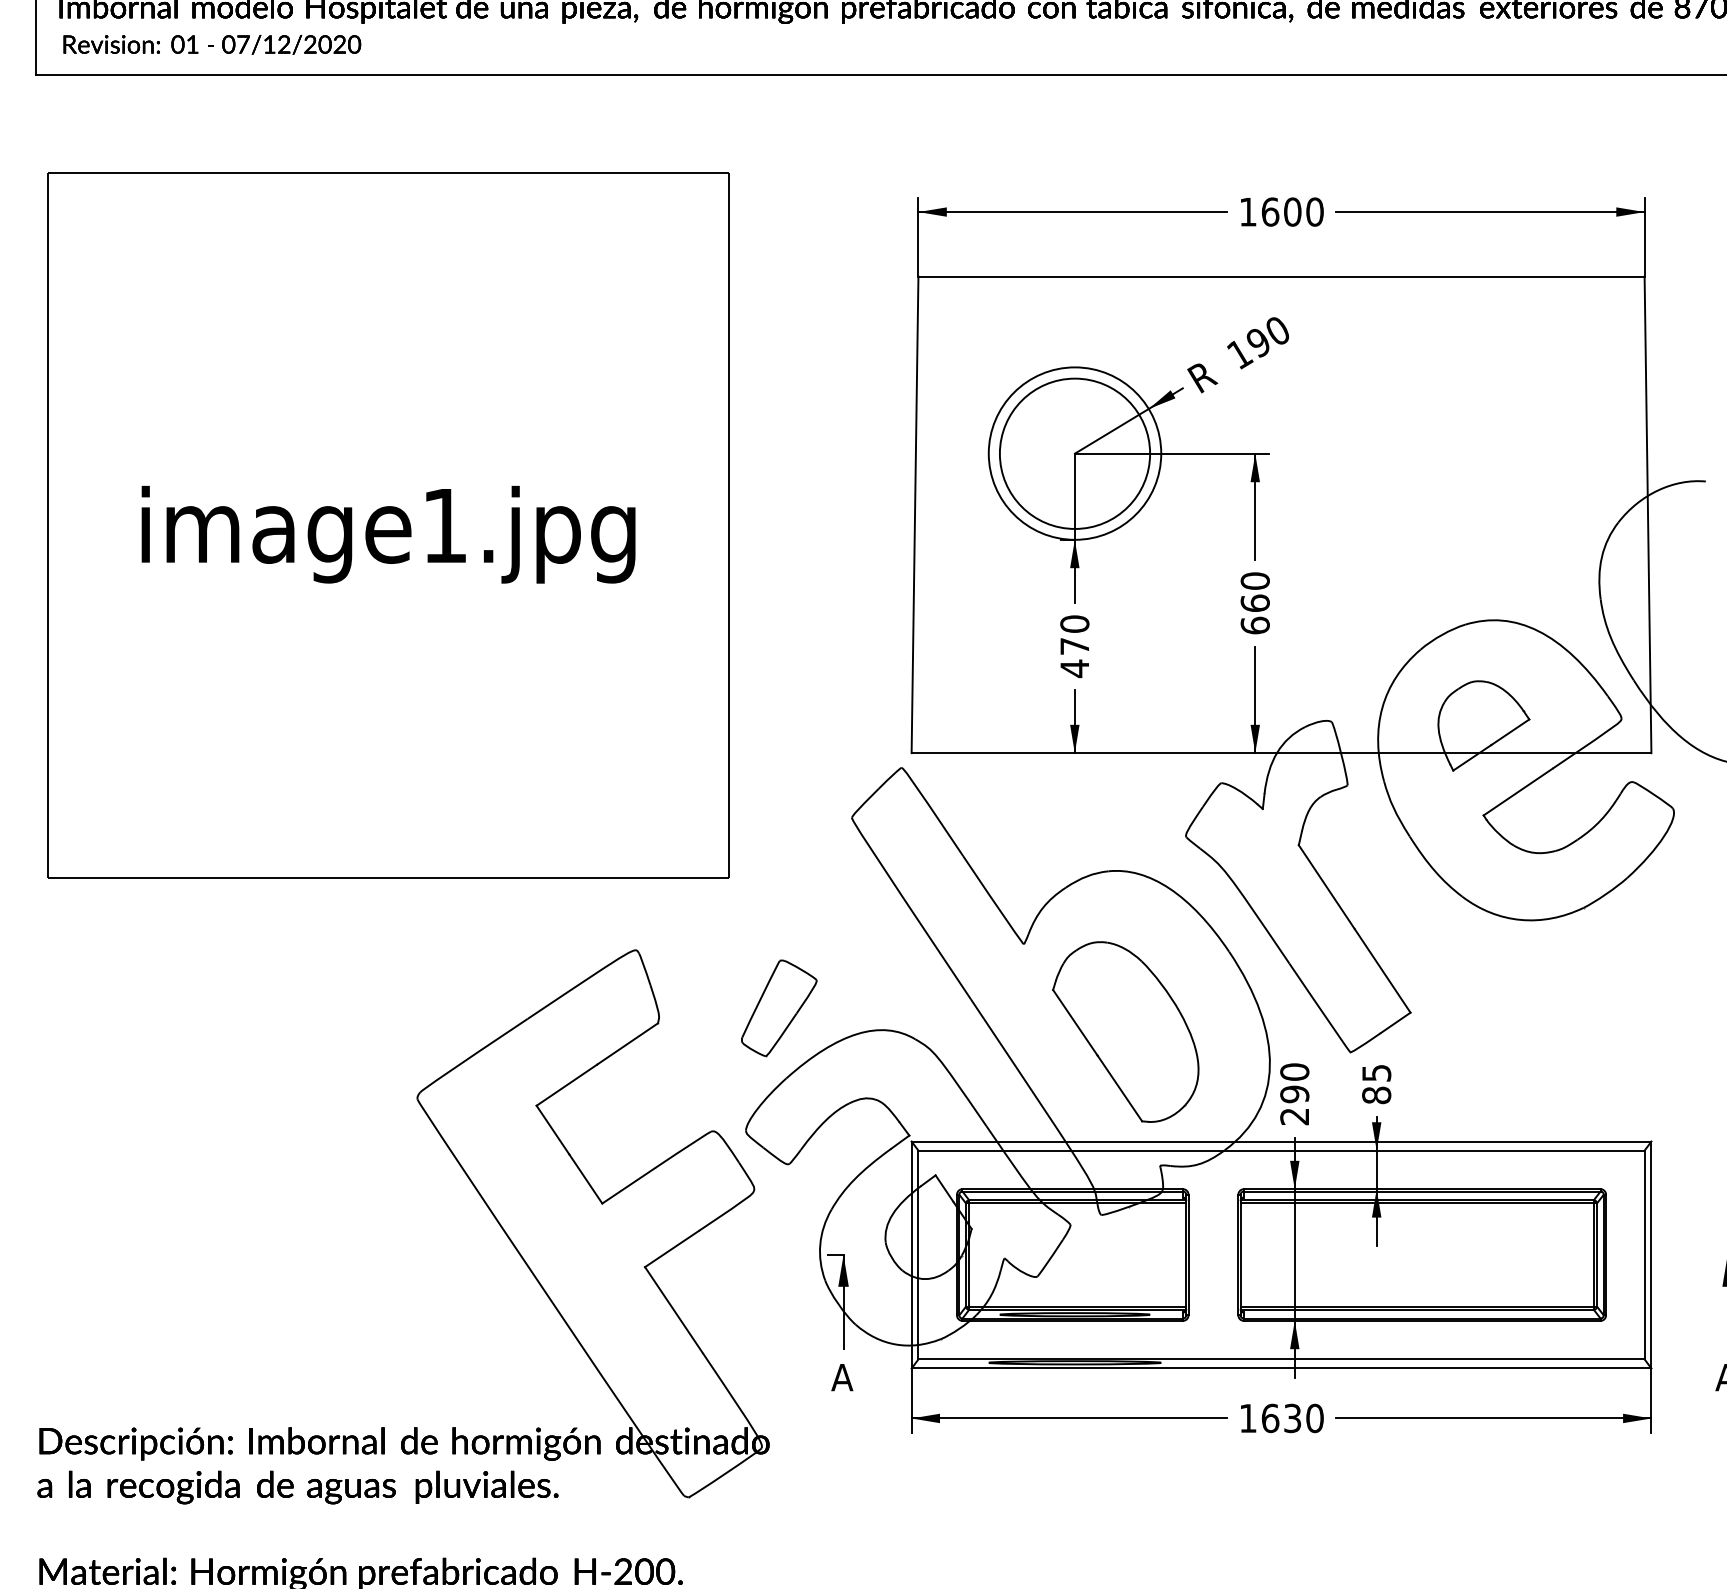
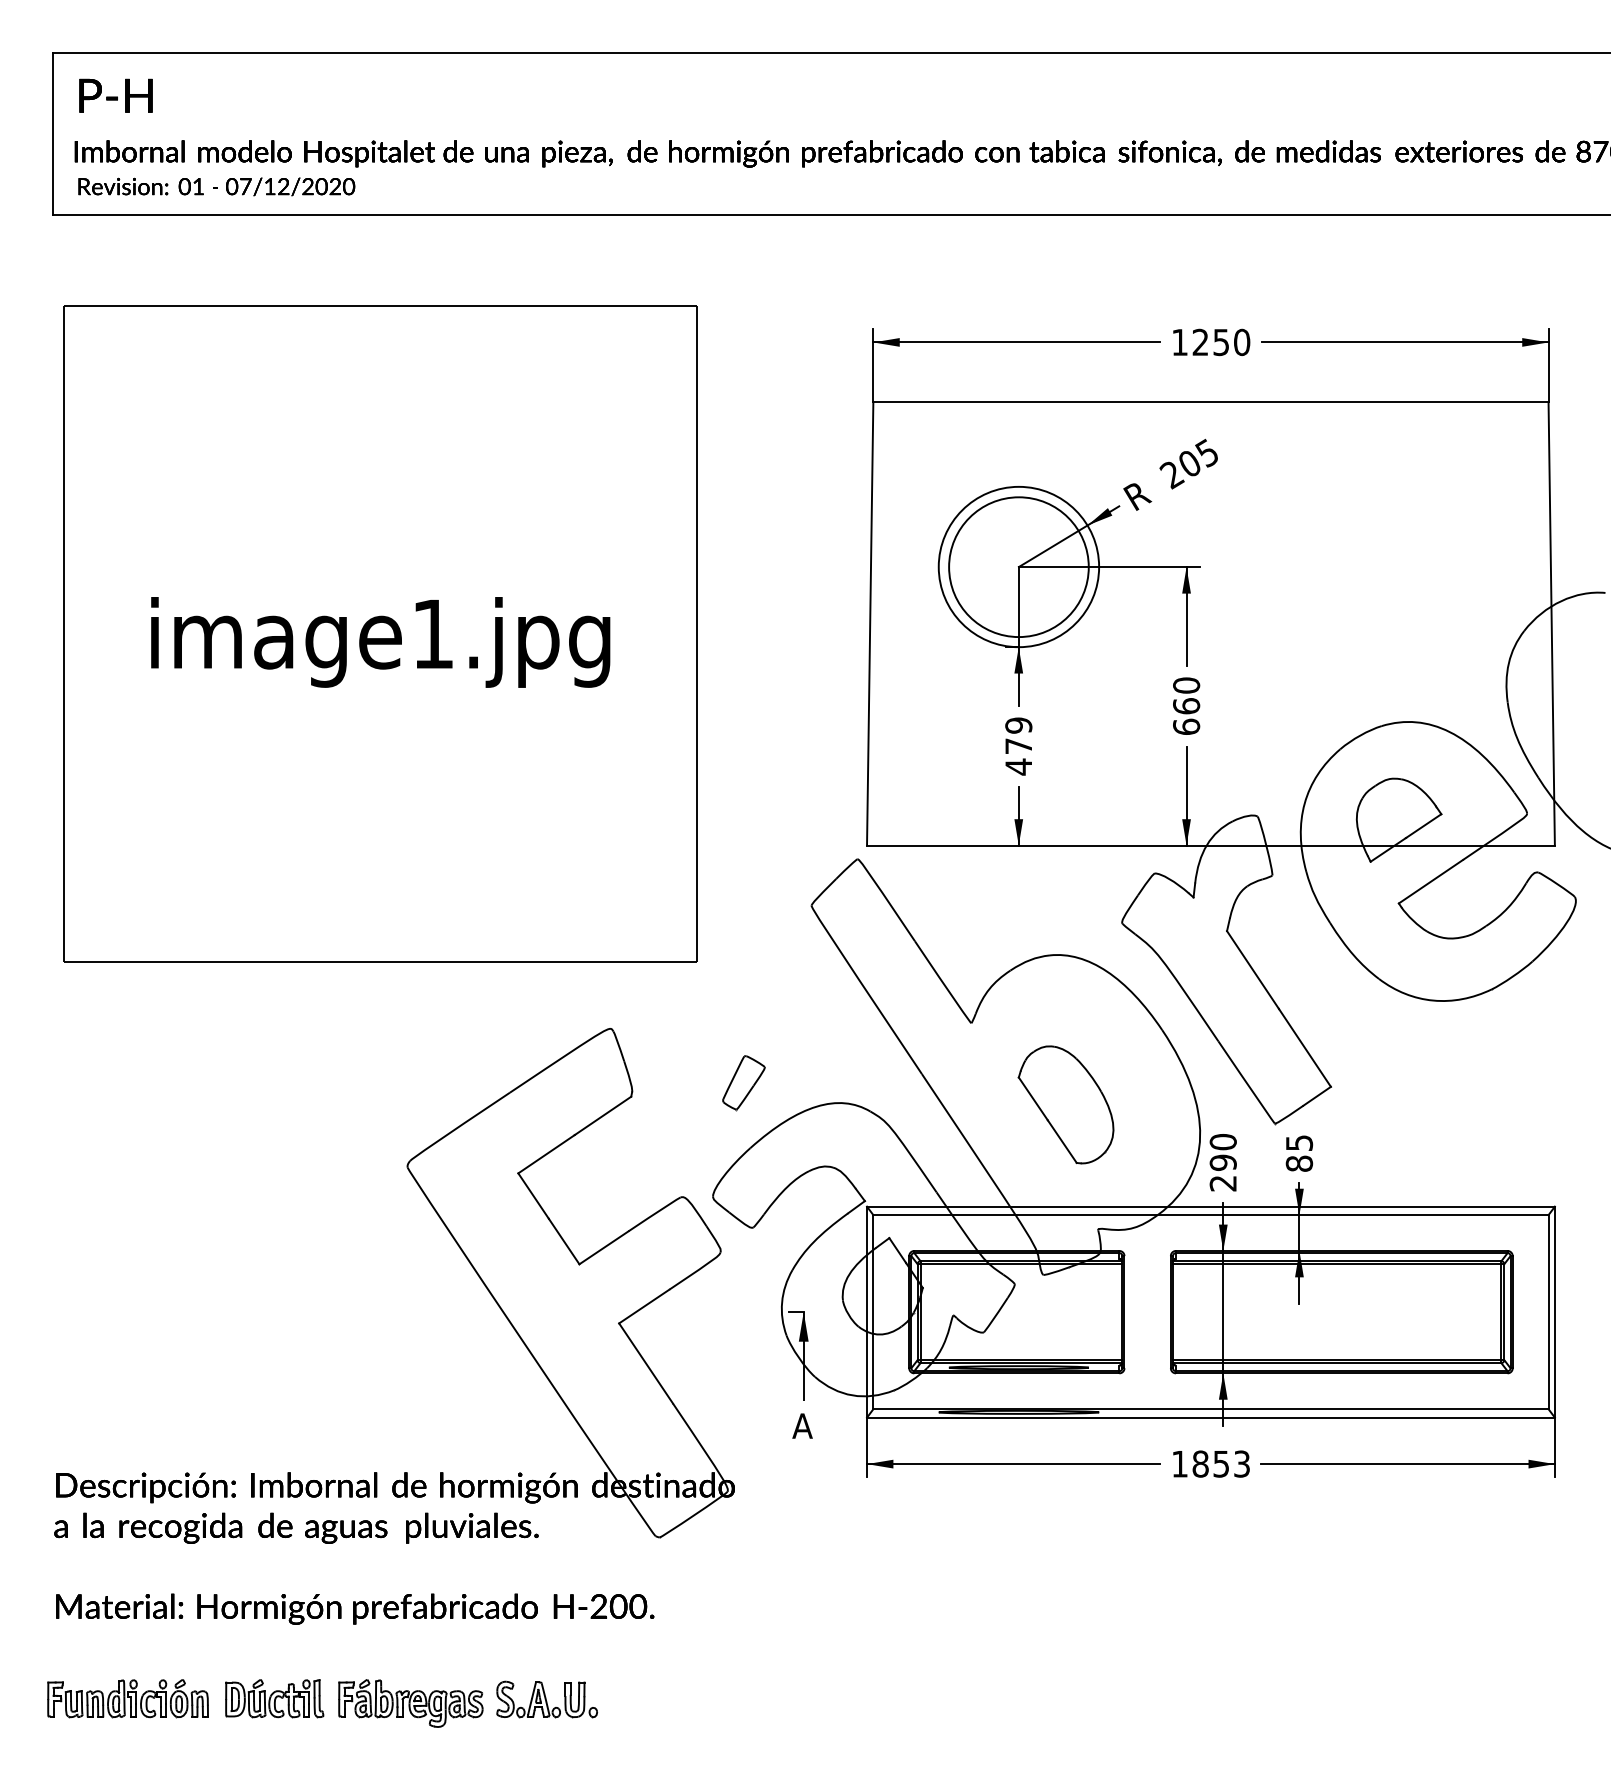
text: (1281, 212) -> (1210, 342), 1600 -> 1250
text: (1257, 342) -> (1188, 463), 190 -> 205
text: (1074, 624) -> (1018, 725), 470 -> 479
part: (778, 1008) -> (743, 1082), size x0.6
part: (1125, 1031) -> (1065, 1104), size x0.7
text: (1292, 1417) -> (1221, 1463), 1630 -> 1853

